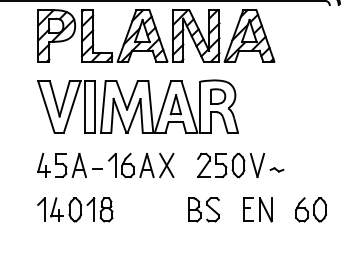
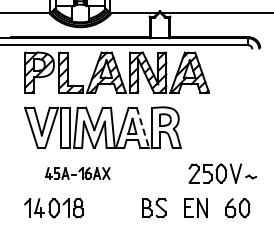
line: (188, 106) -> (142, 127), solid -> dashed
part: (105, 165) -> (77, 173), size x0.6
part: (240, 165) -> (222, 173), moved

